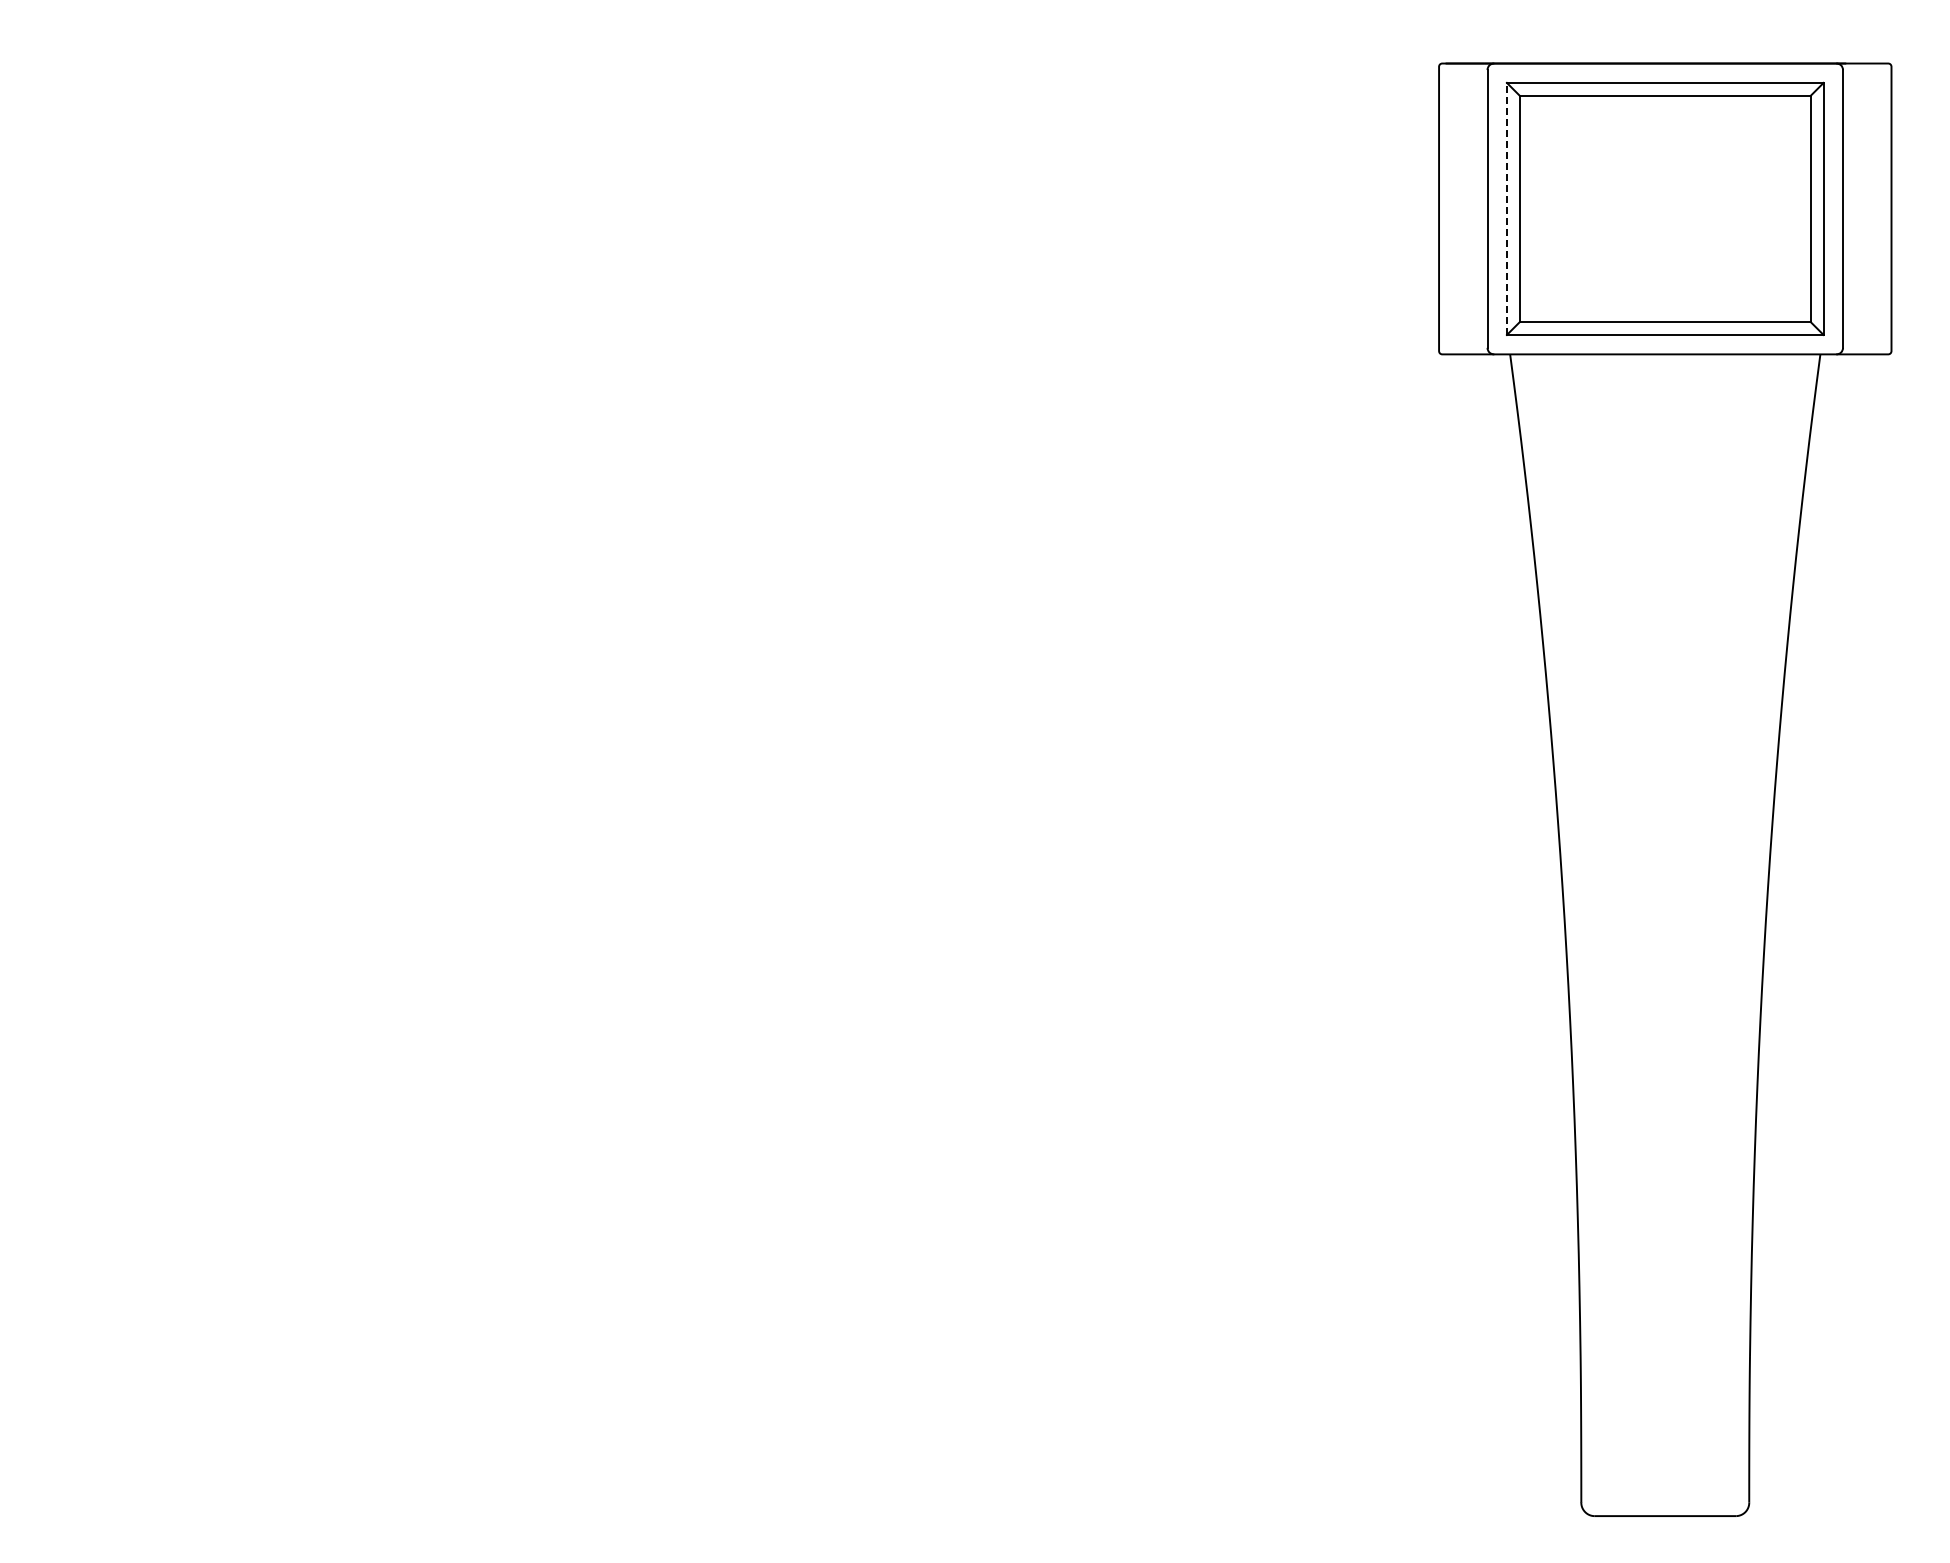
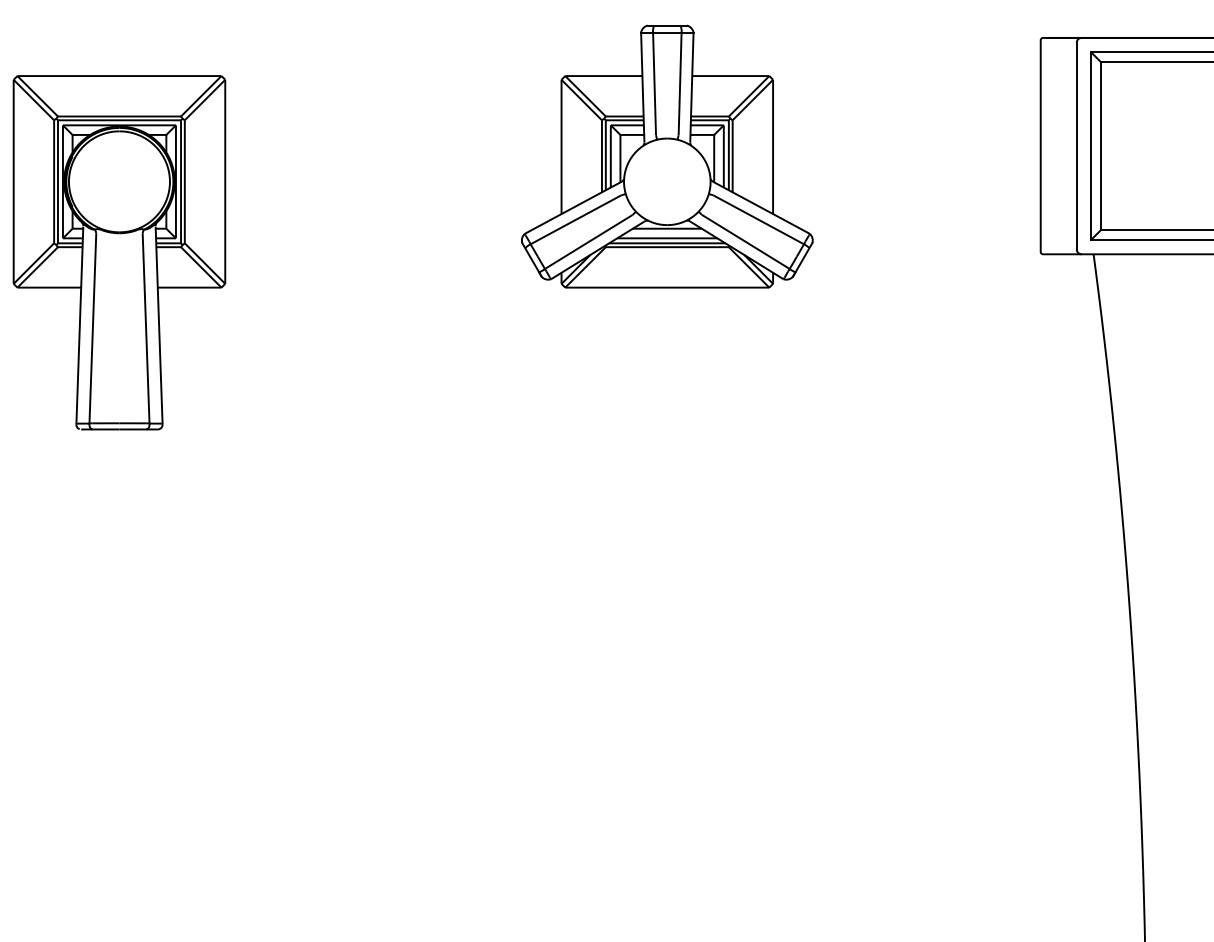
line: (1506, 208) -> (1090, 145), dashed -> solid
part: (936, 223) -> (666, 156), added
part: (200, 351) -> (119, 252), added

